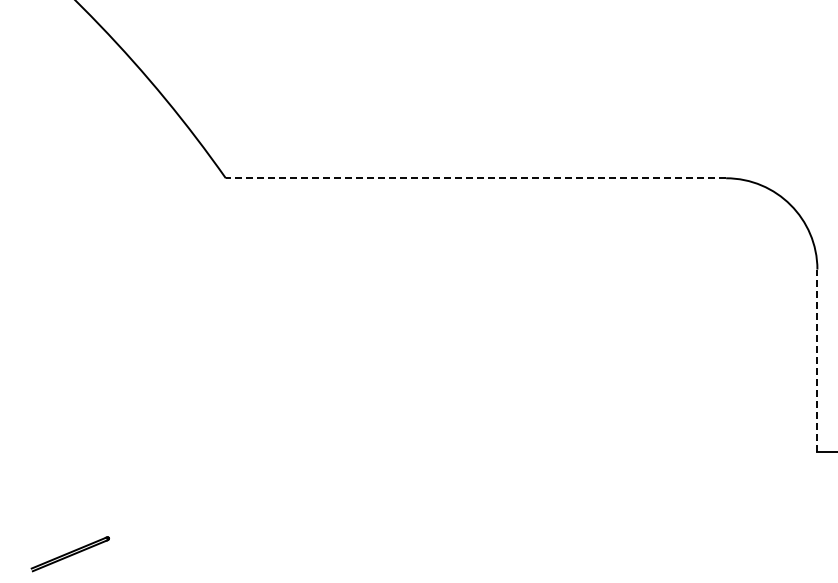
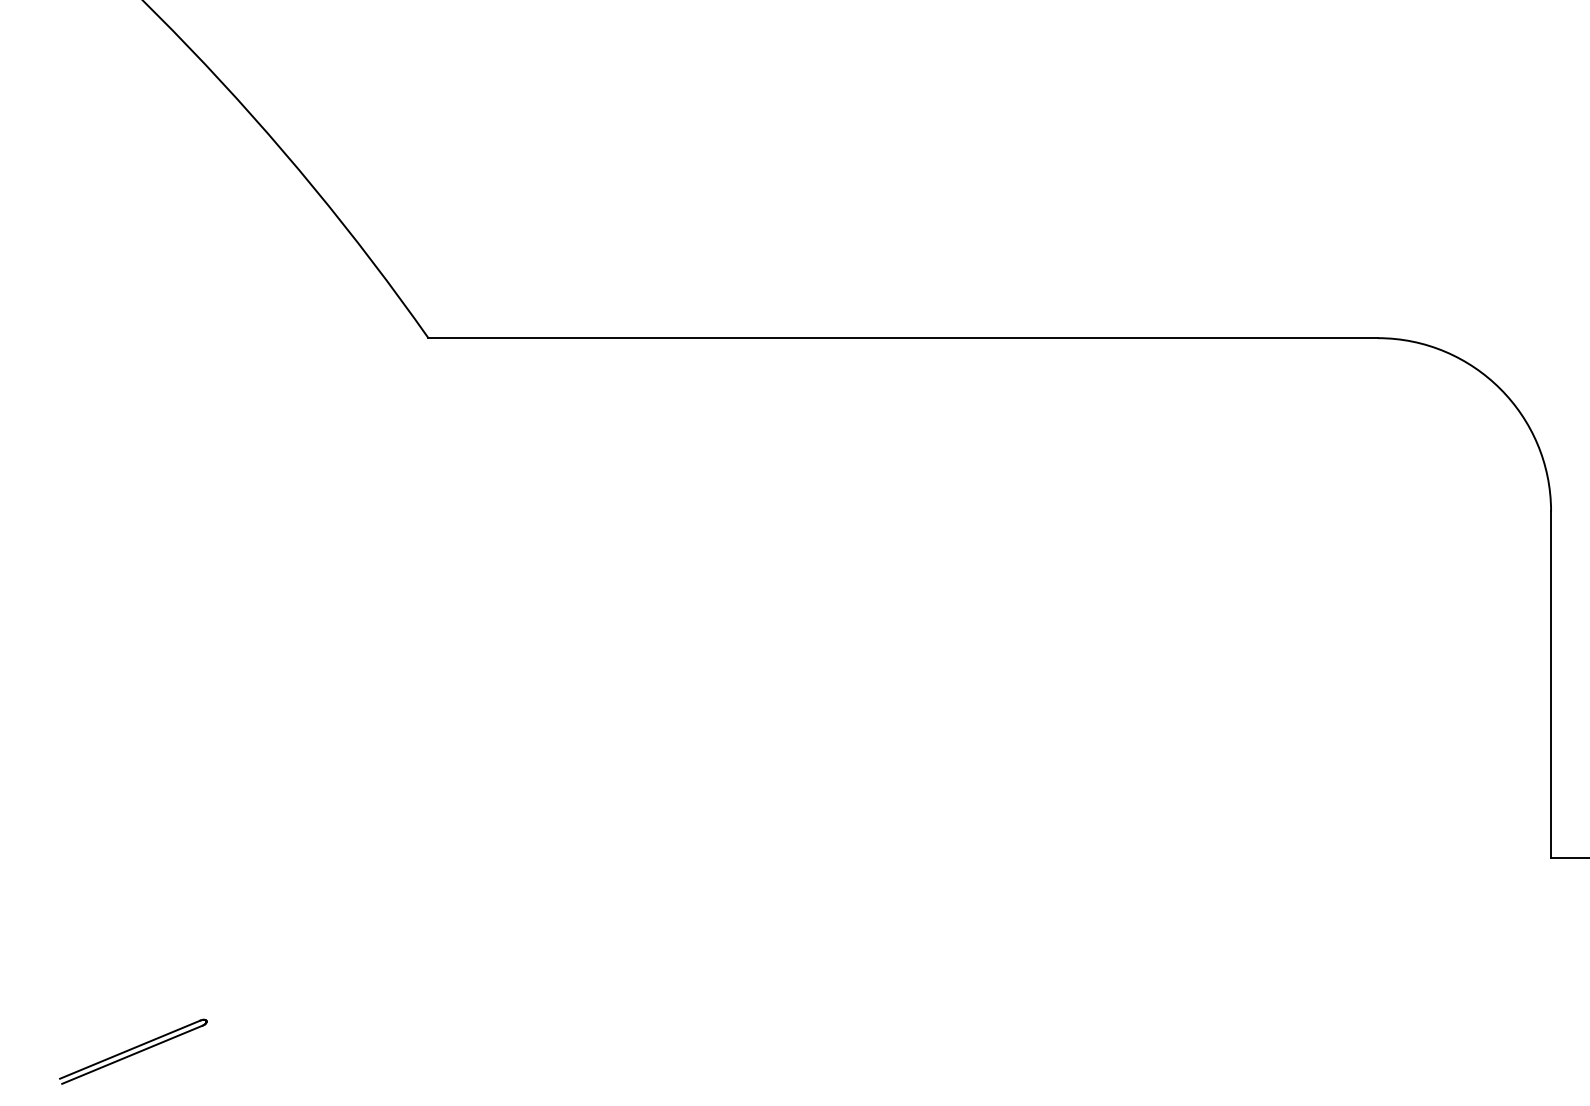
line: (475, 178) -> (902, 338), dashed -> solid
line: (817, 360) -> (1551, 683), dashed -> solid

